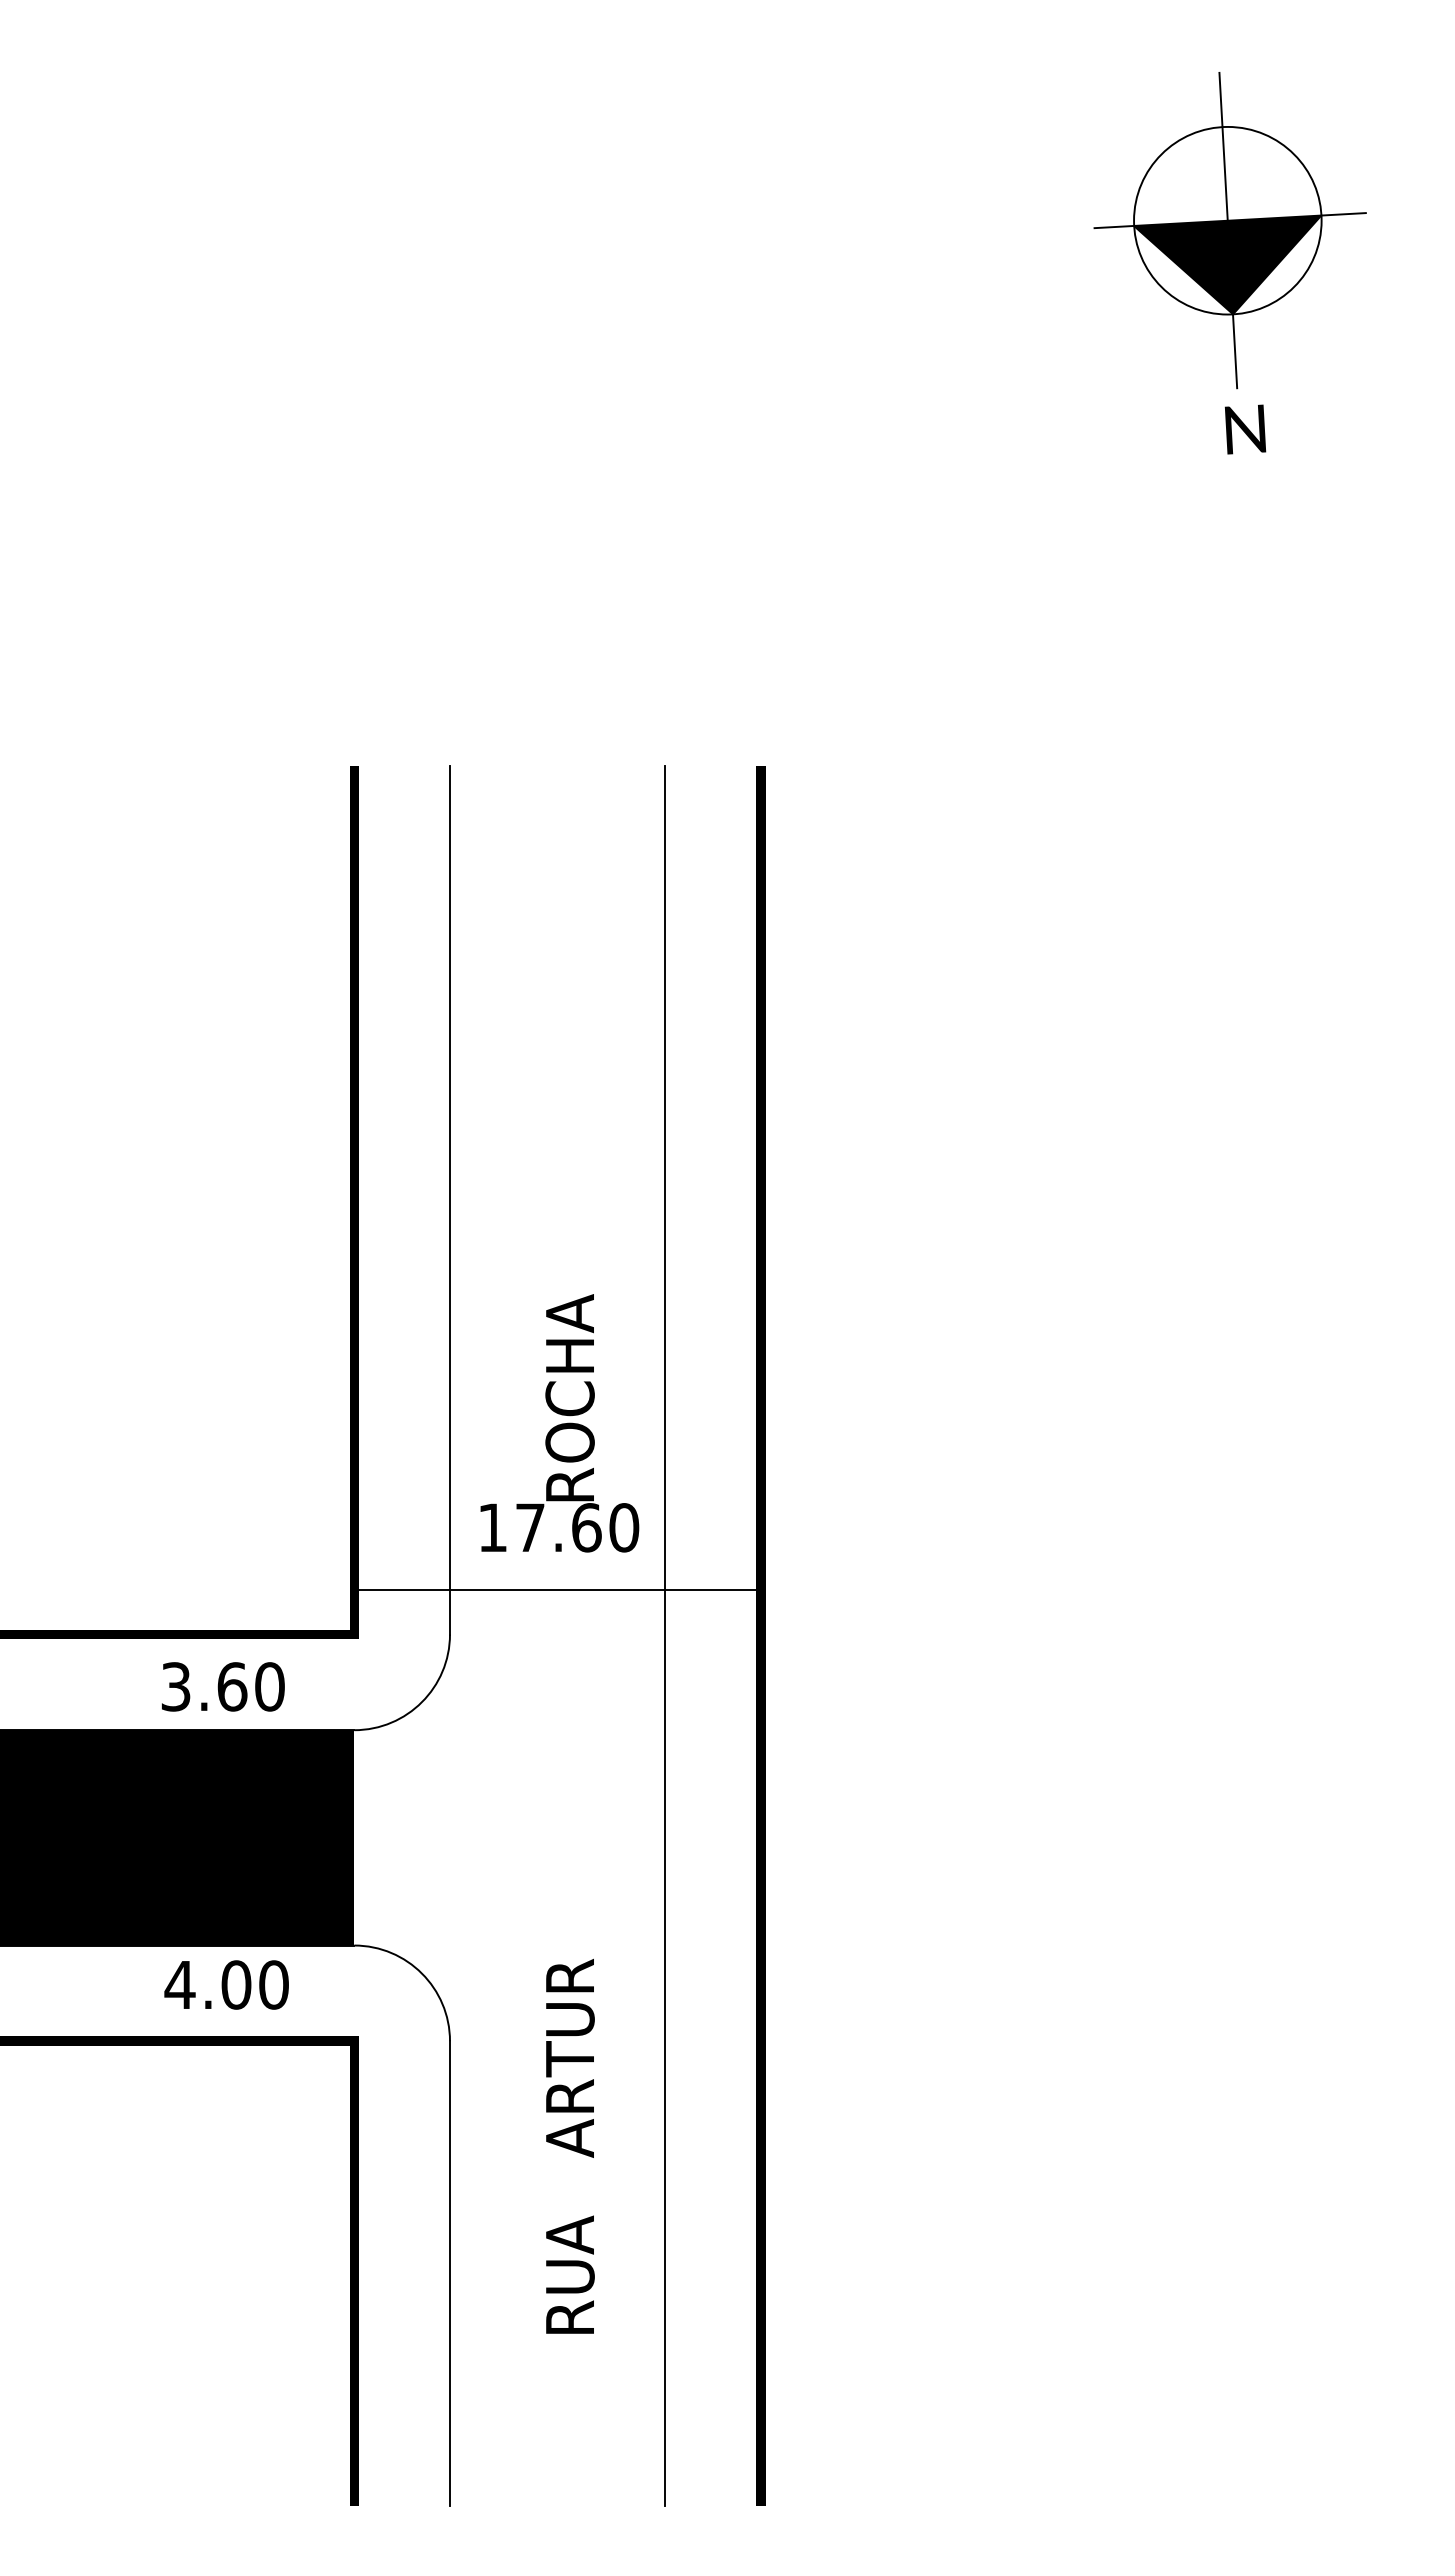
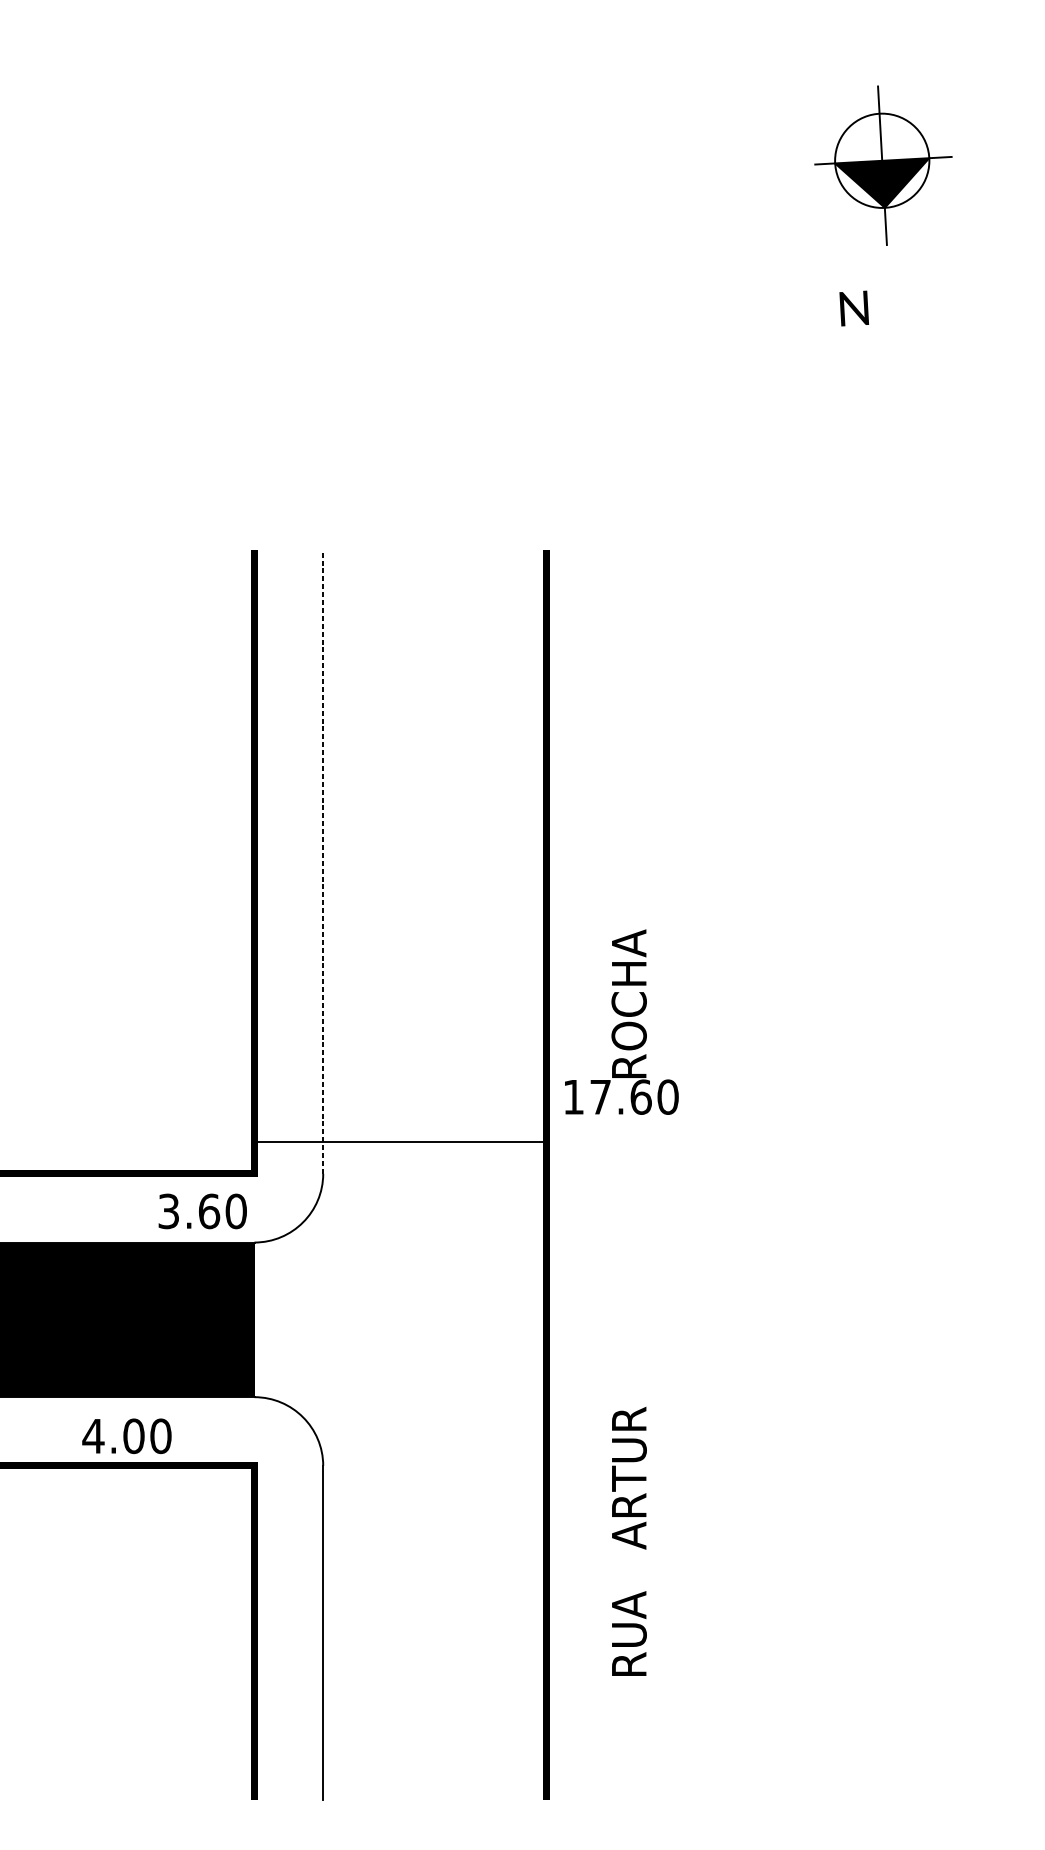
part: (1229, 230) -> (882, 165), size x0.7
text: (1245, 429) -> (854, 308), moved
line: (450, 1199) -> (323, 861), solid -> dashed
line: (665, 1636) -> (477, 1175), removed
text: (223, 1686) -> (202, 1211), moved
text: (559, 1813) -> (621, 1302), moved
text: (226, 1984) -> (126, 1435), moved

